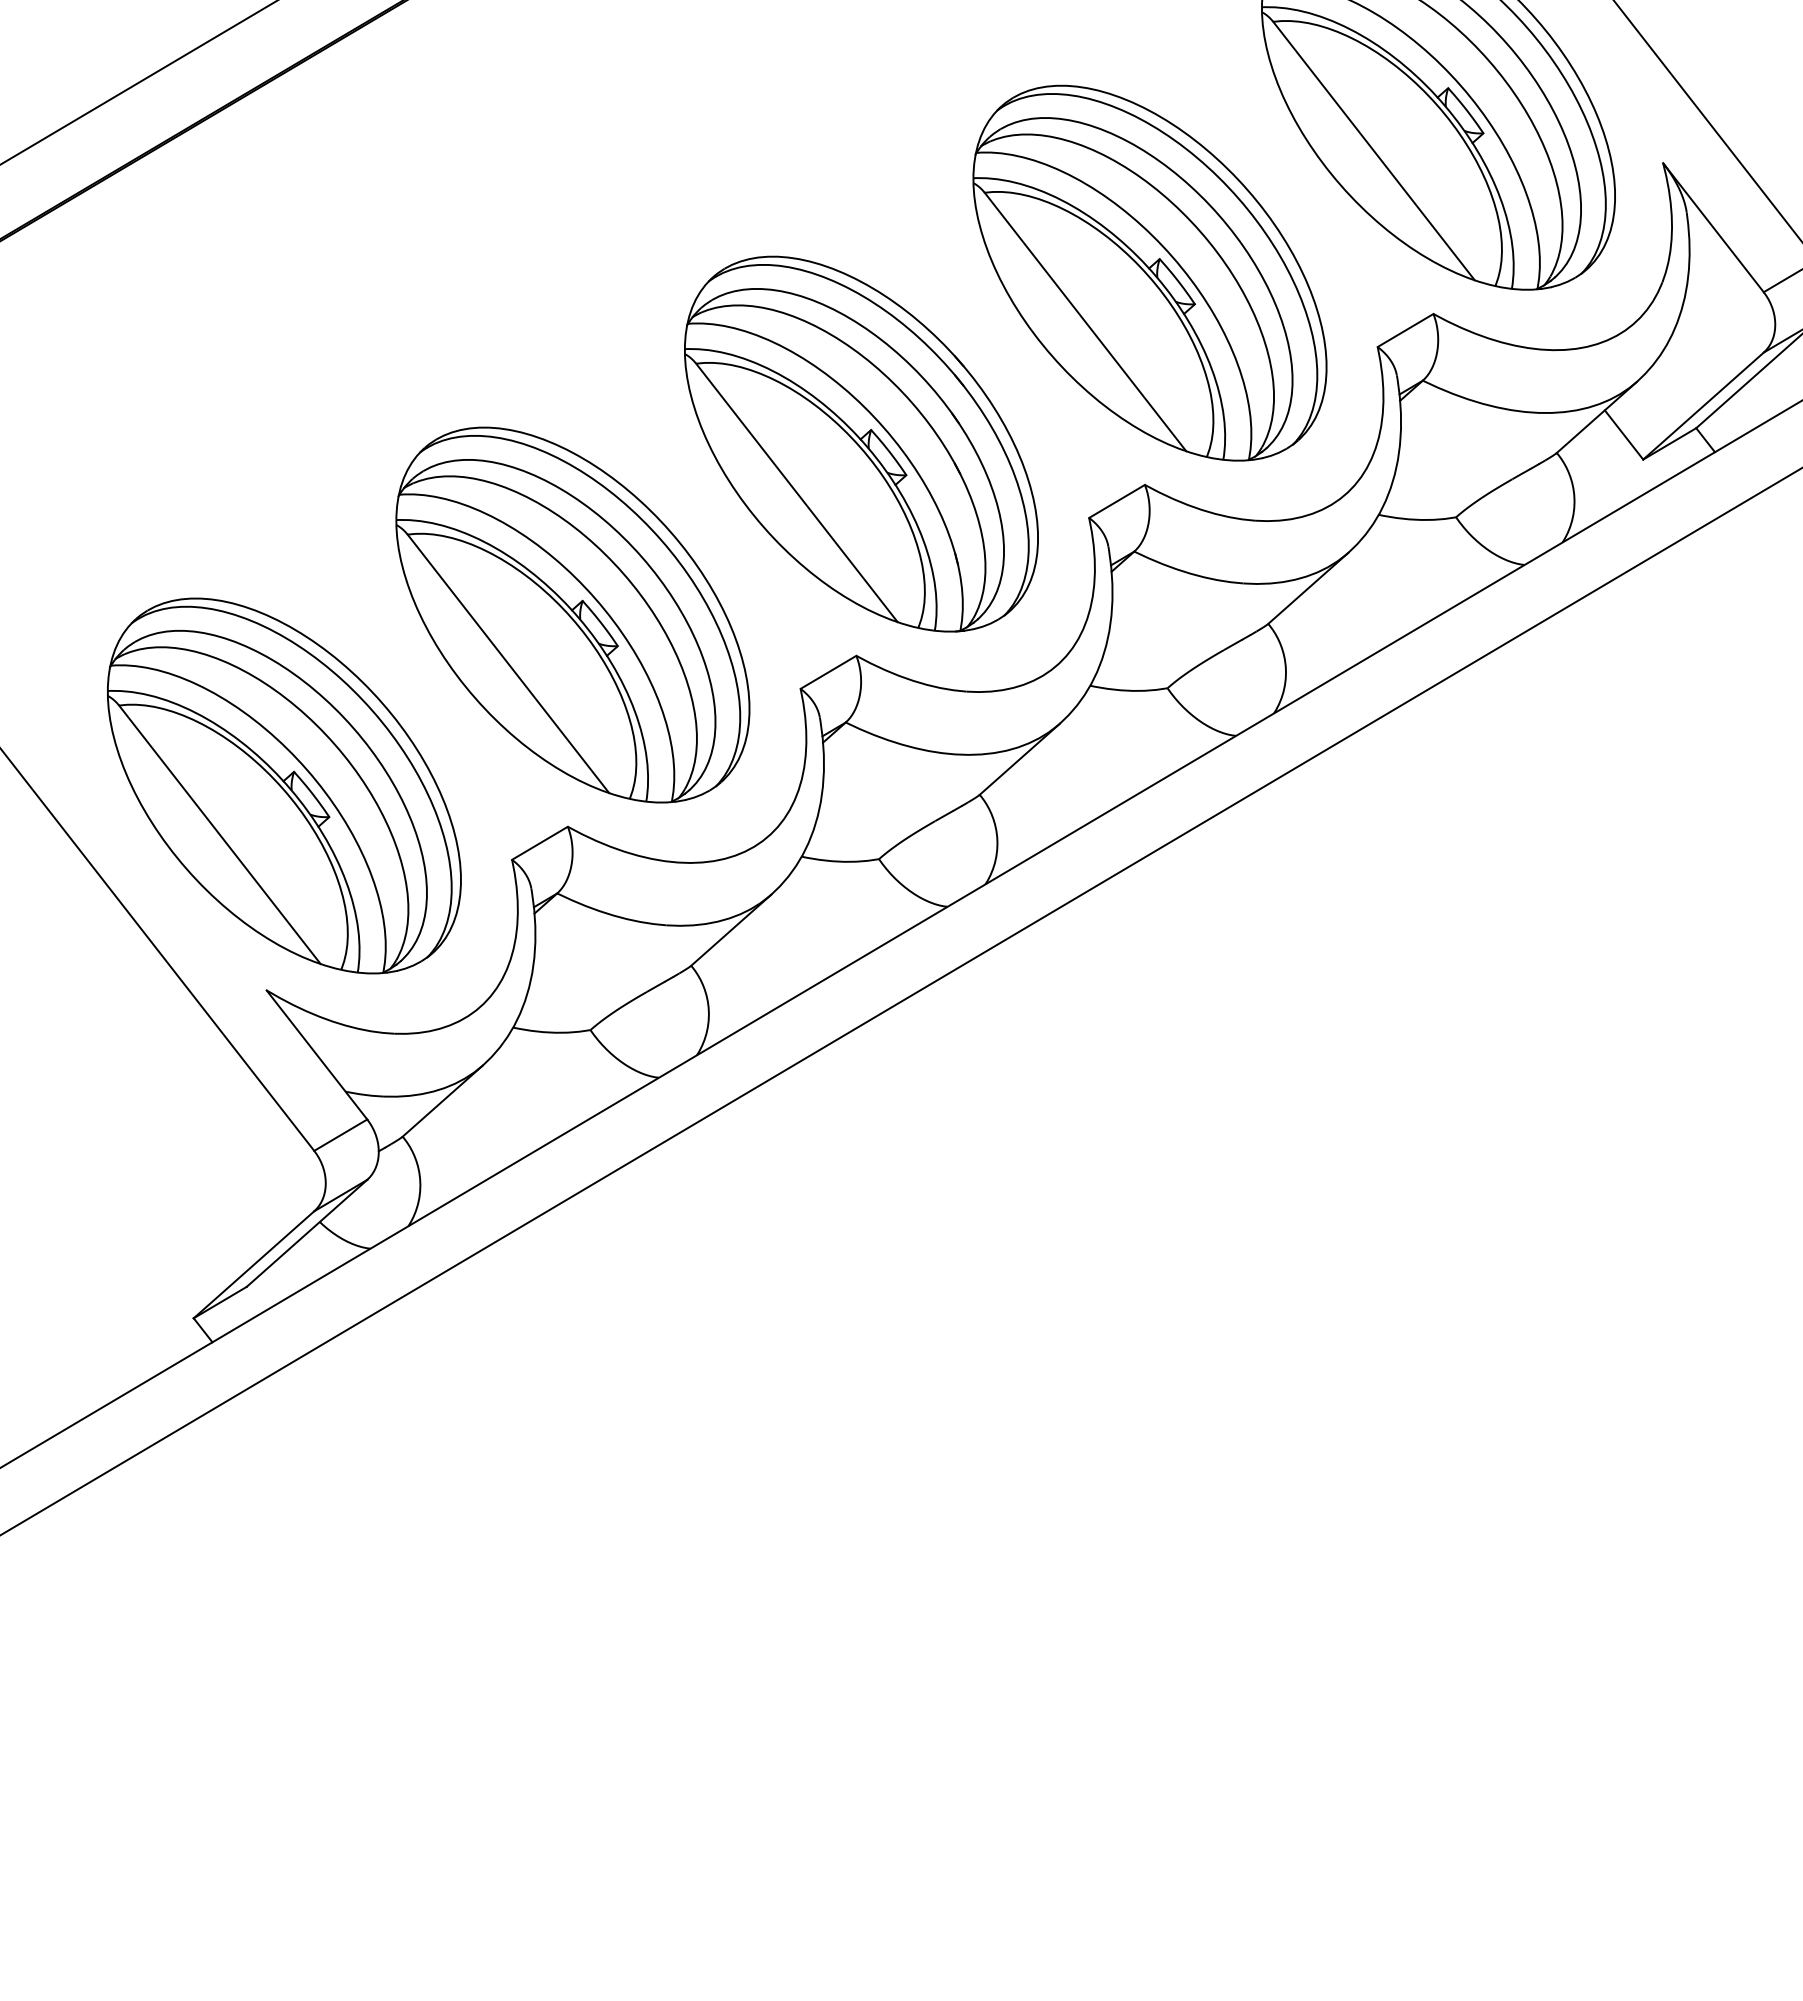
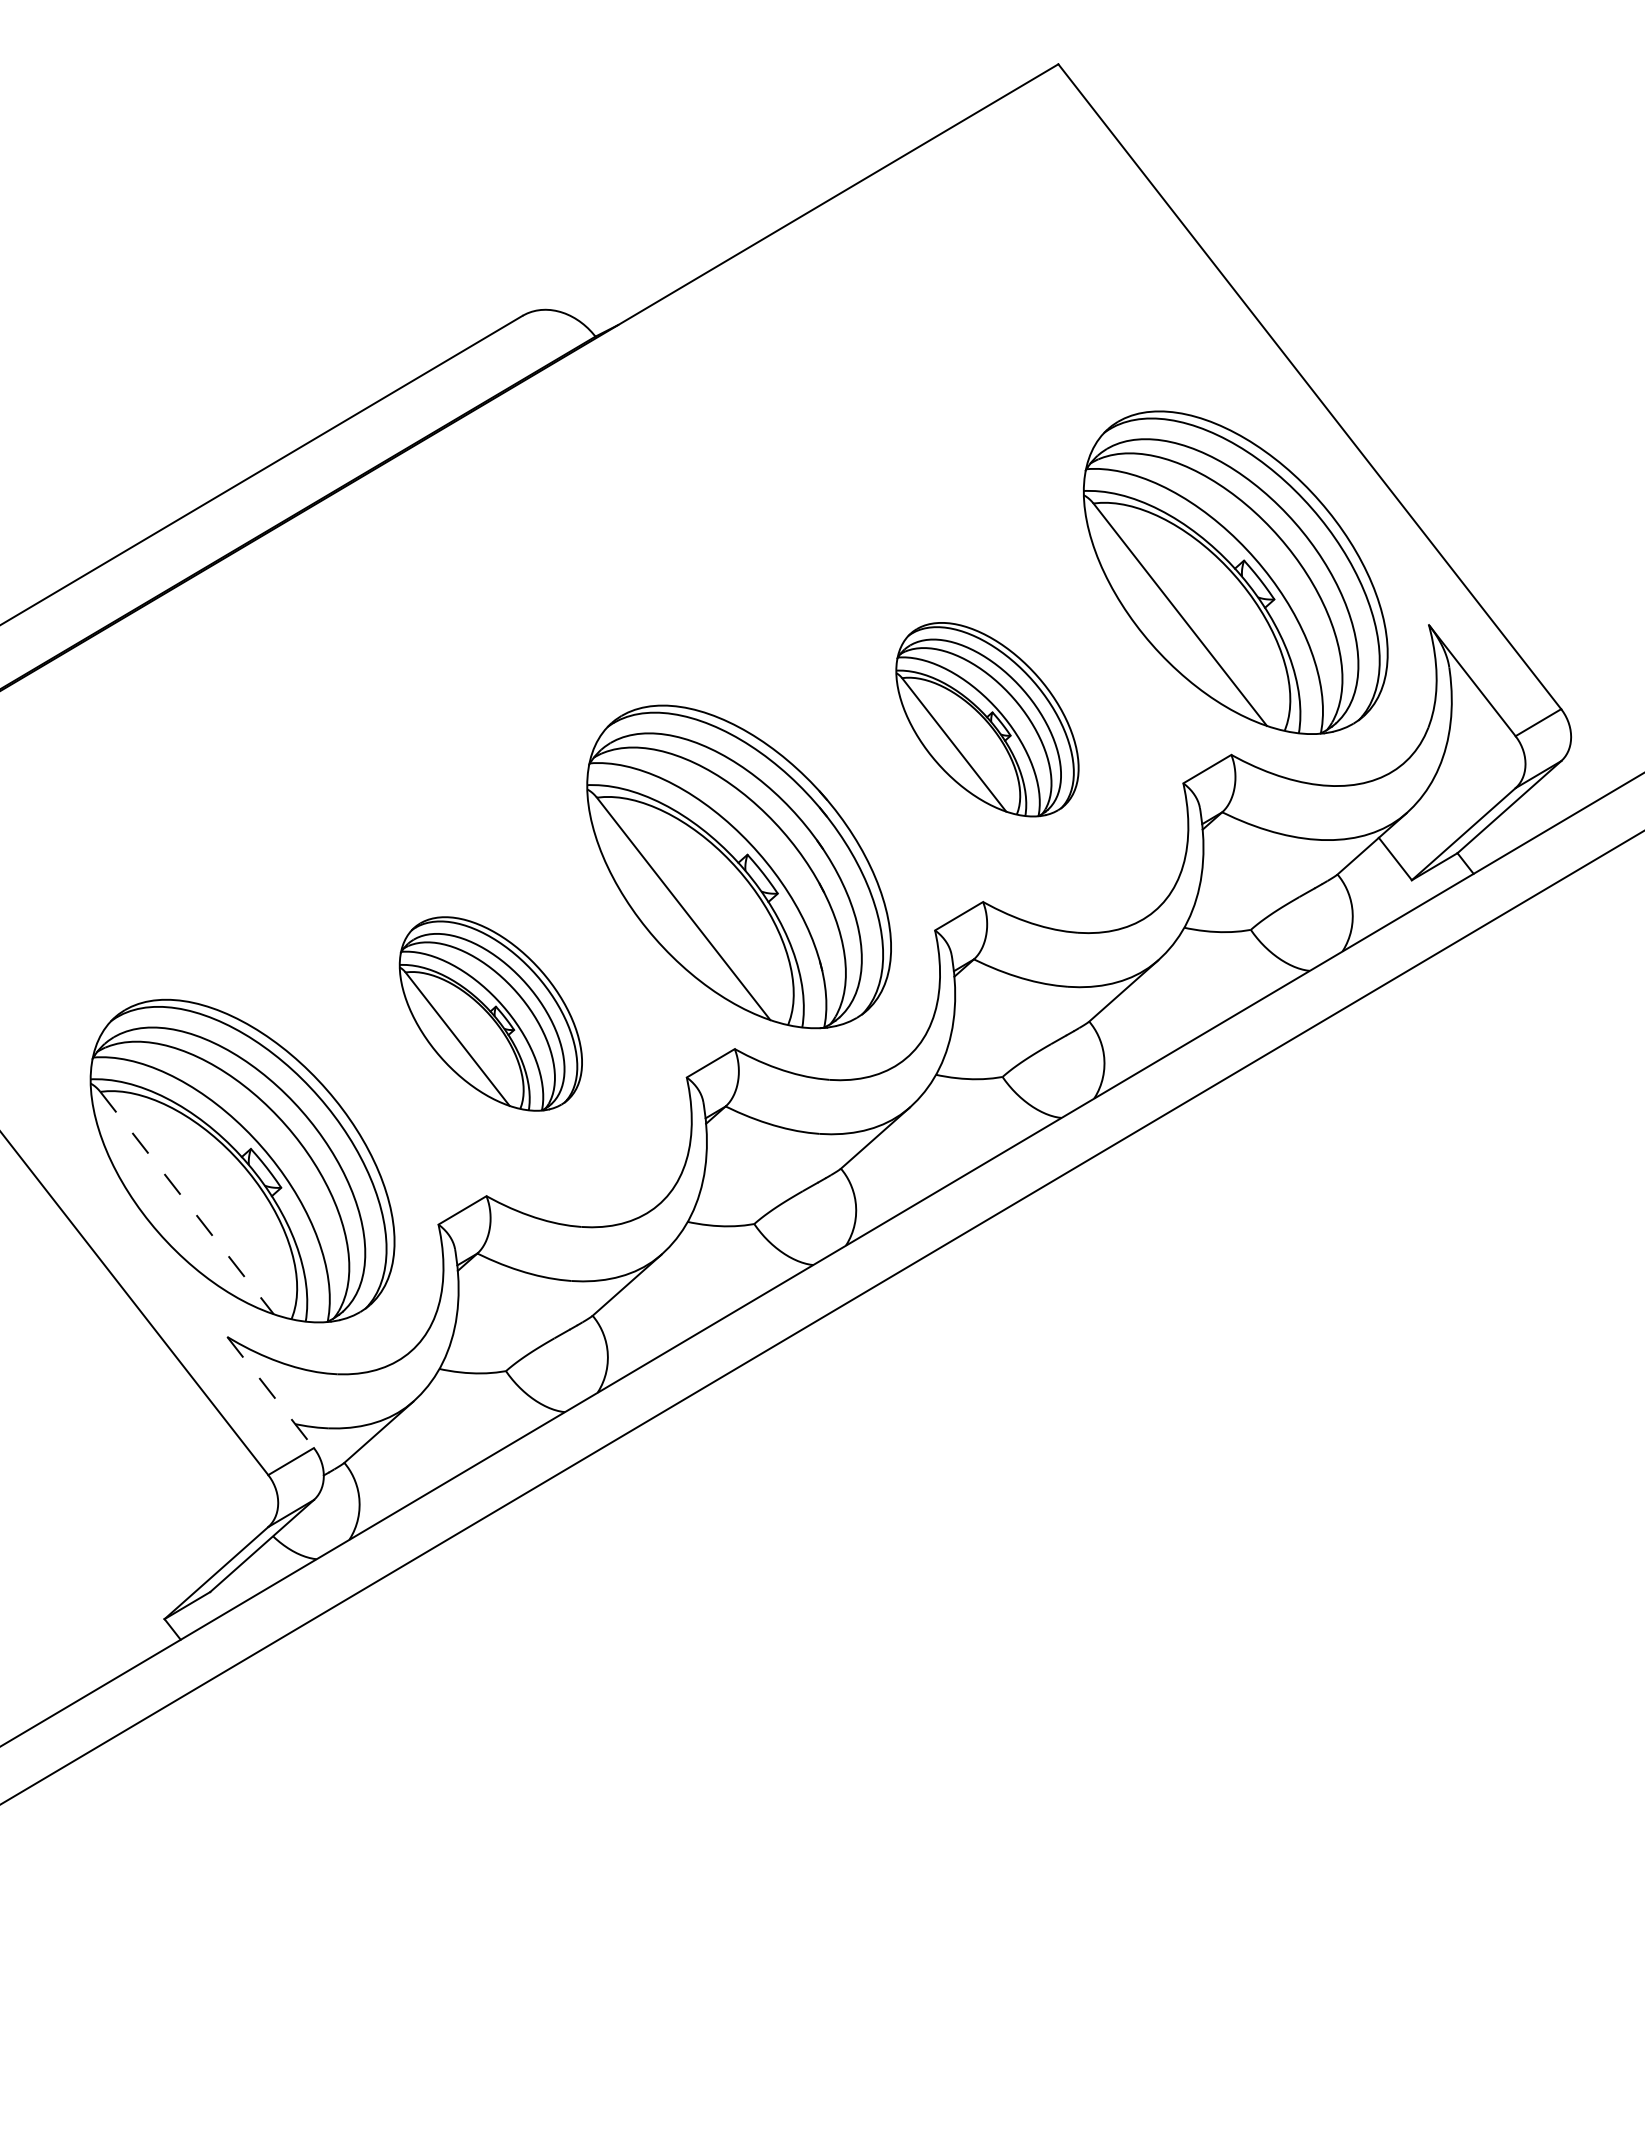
part: (1150, 272) -> (987, 719), size x0.6
part: (572, 614) -> (490, 1013), size x0.6
line: (220, 835) -> (187, 1203), solid -> dashed
line: (316, 1054) -> (270, 1392), solid -> dashed

